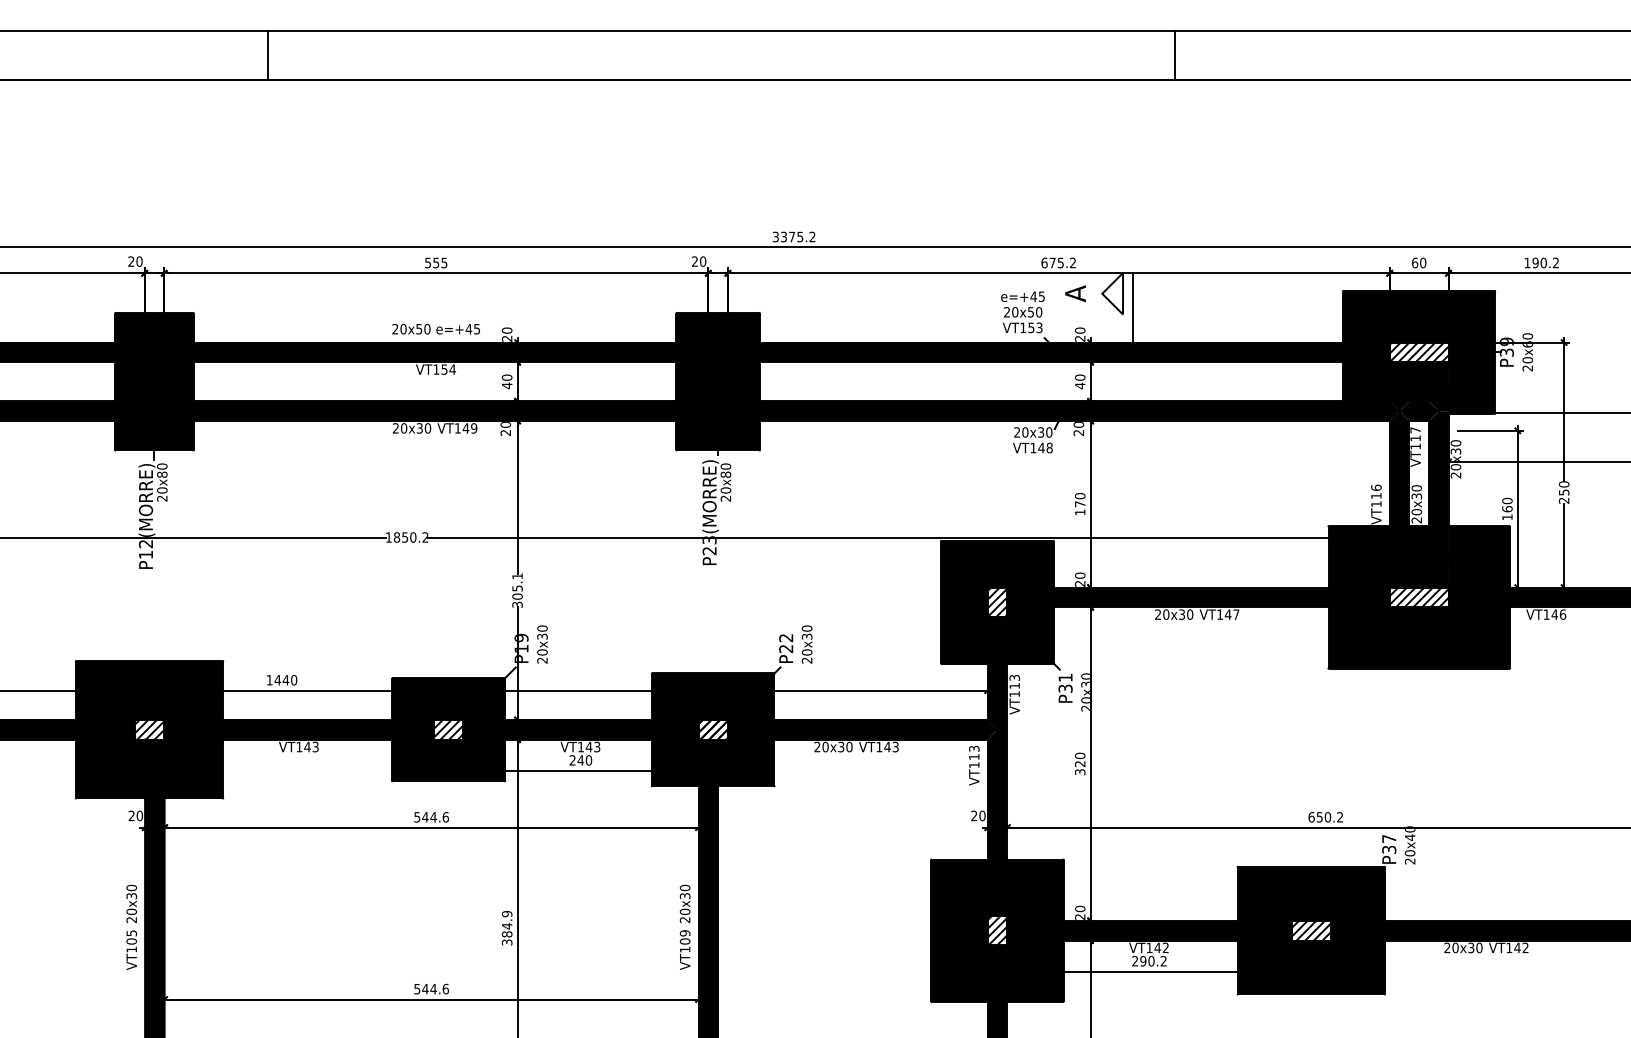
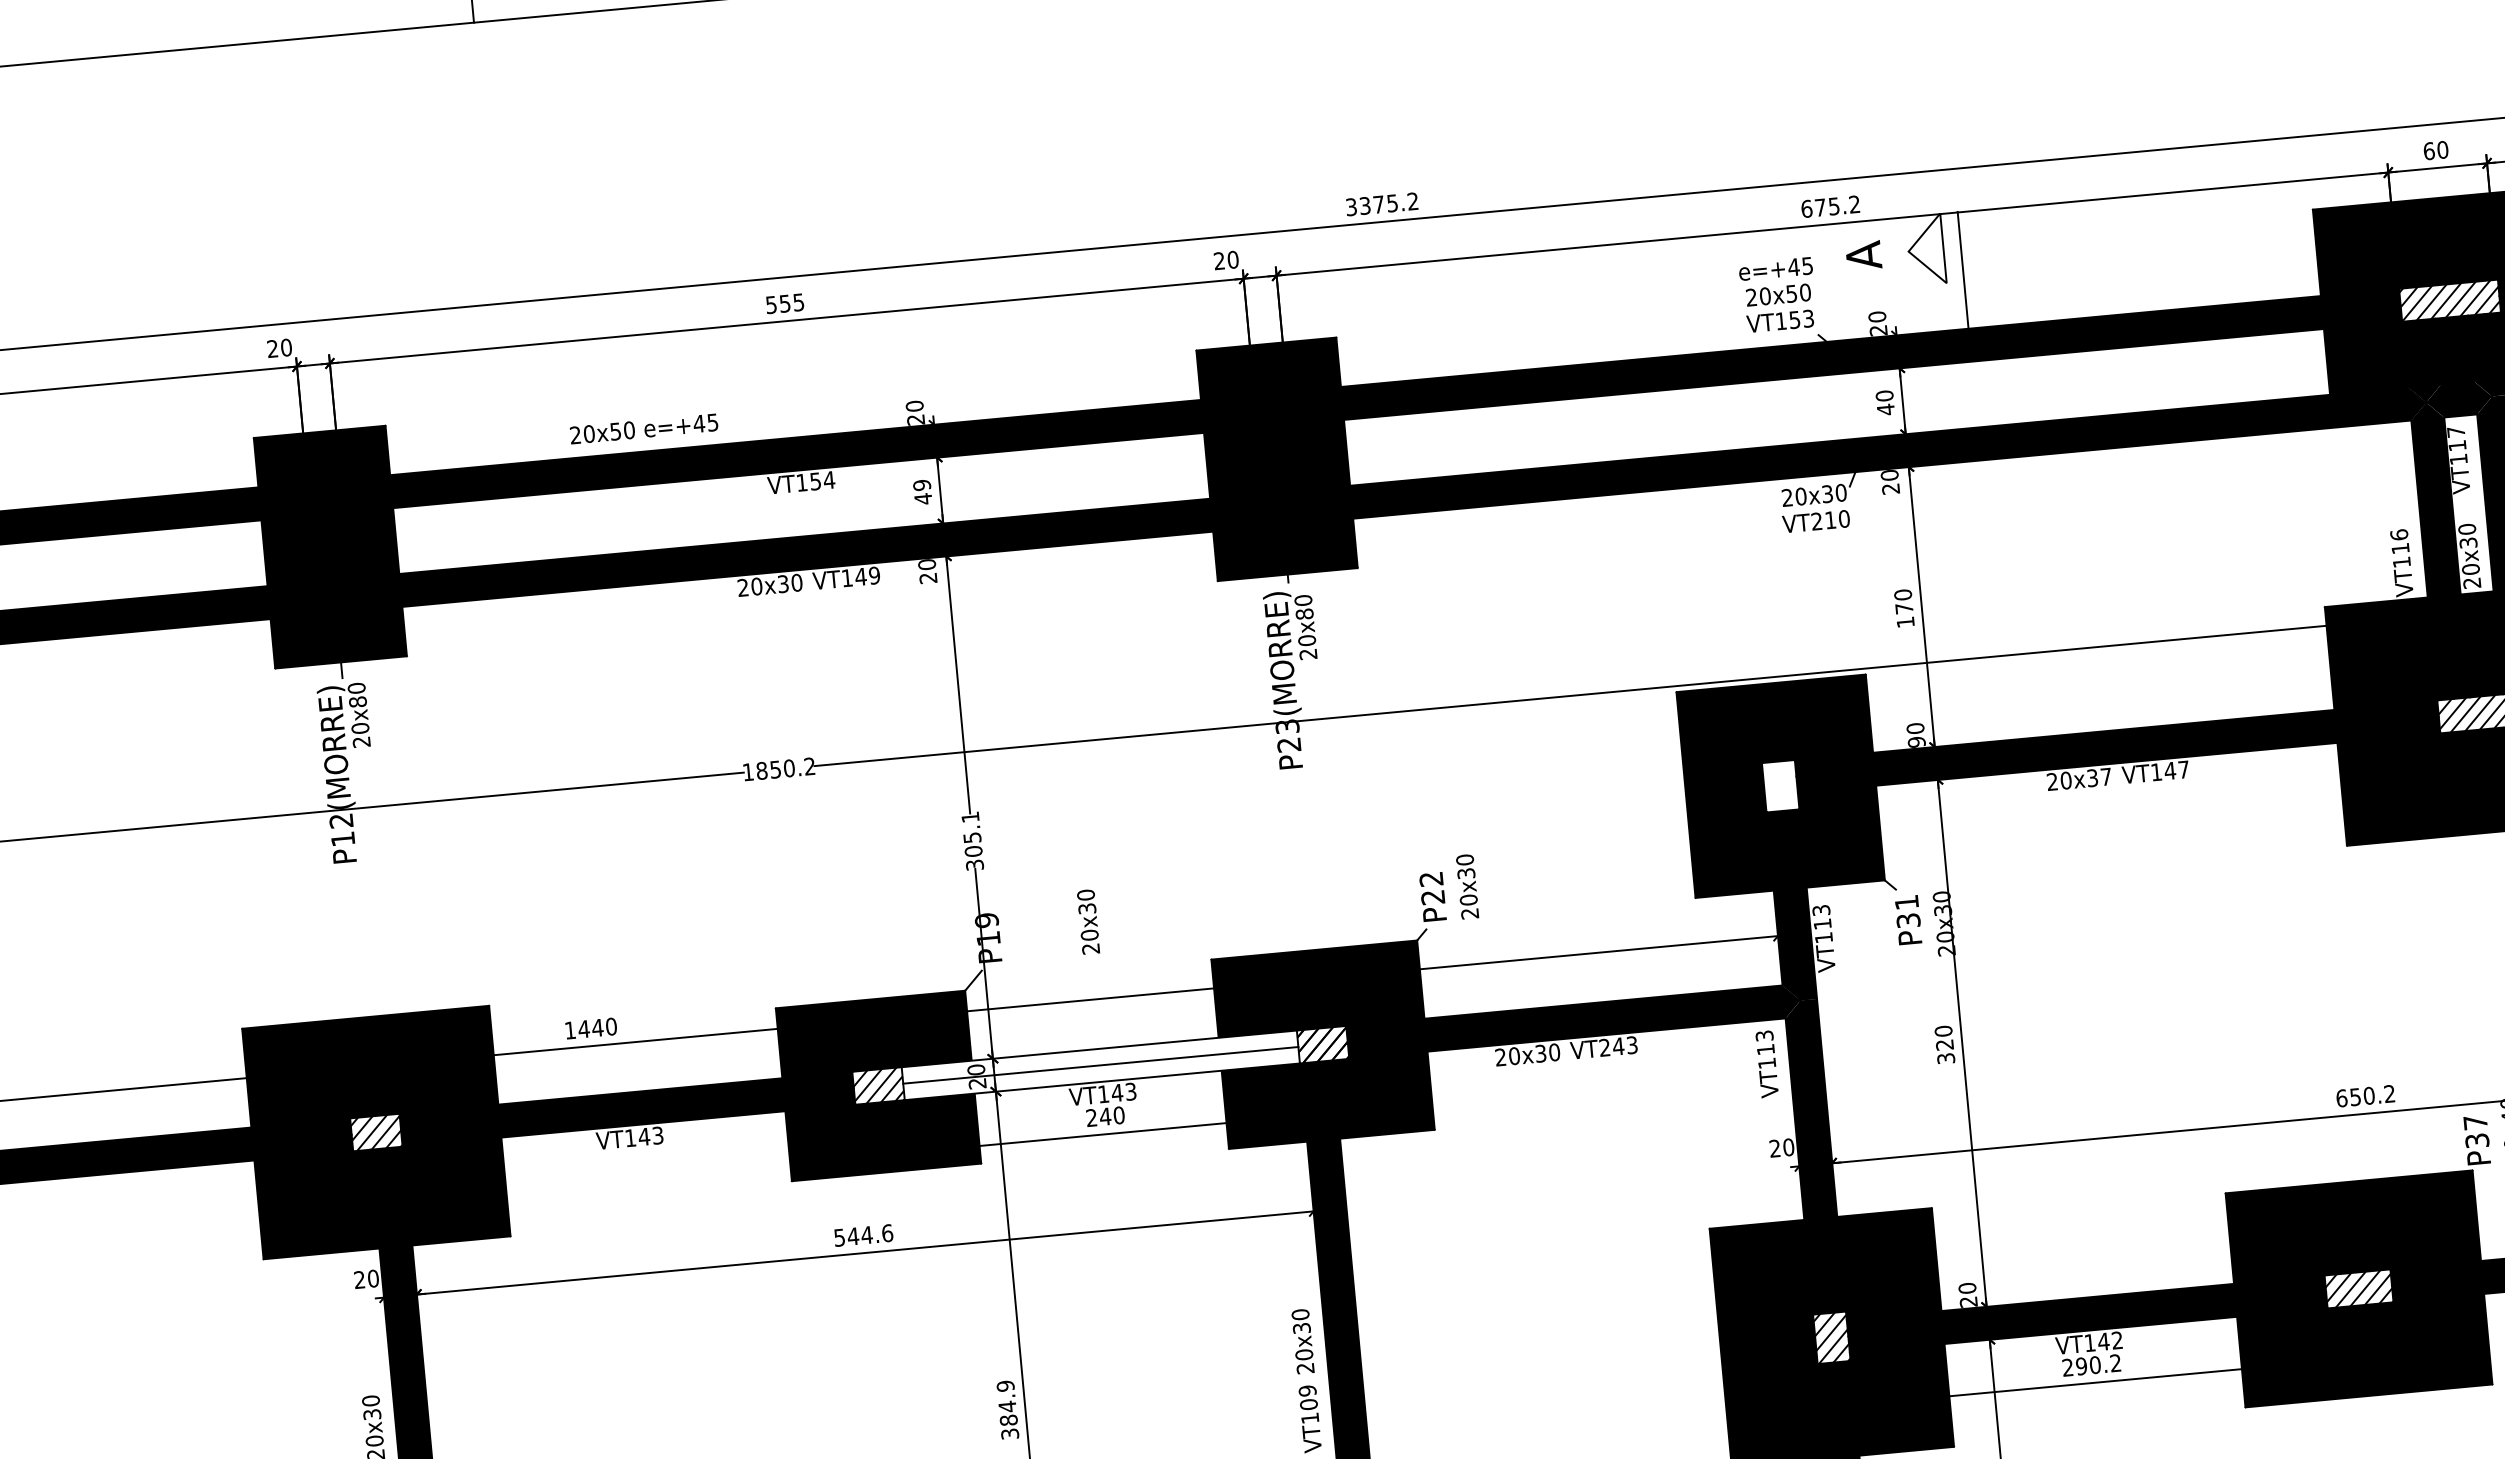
text: (435, 328) -> (642, 427), moved
text: (507, 377) -> (922, 484), 40 -> 49
text: (1041, 447) -> (1830, 519), VT148 -> VT210
text: (1080, 583) -> (1917, 741), 20 -> 90
hatch: (997, 602) -> (1780, 786), removed
text: (1190, 614) -> (2106, 776), 20x30 -> 20x37
text: (542, 644) -> (1088, 921), moved
fill: (580, 729) -> (1100, 1064), removed
text: (879, 746) -> (1604, 1046), VT143 -> VT243

